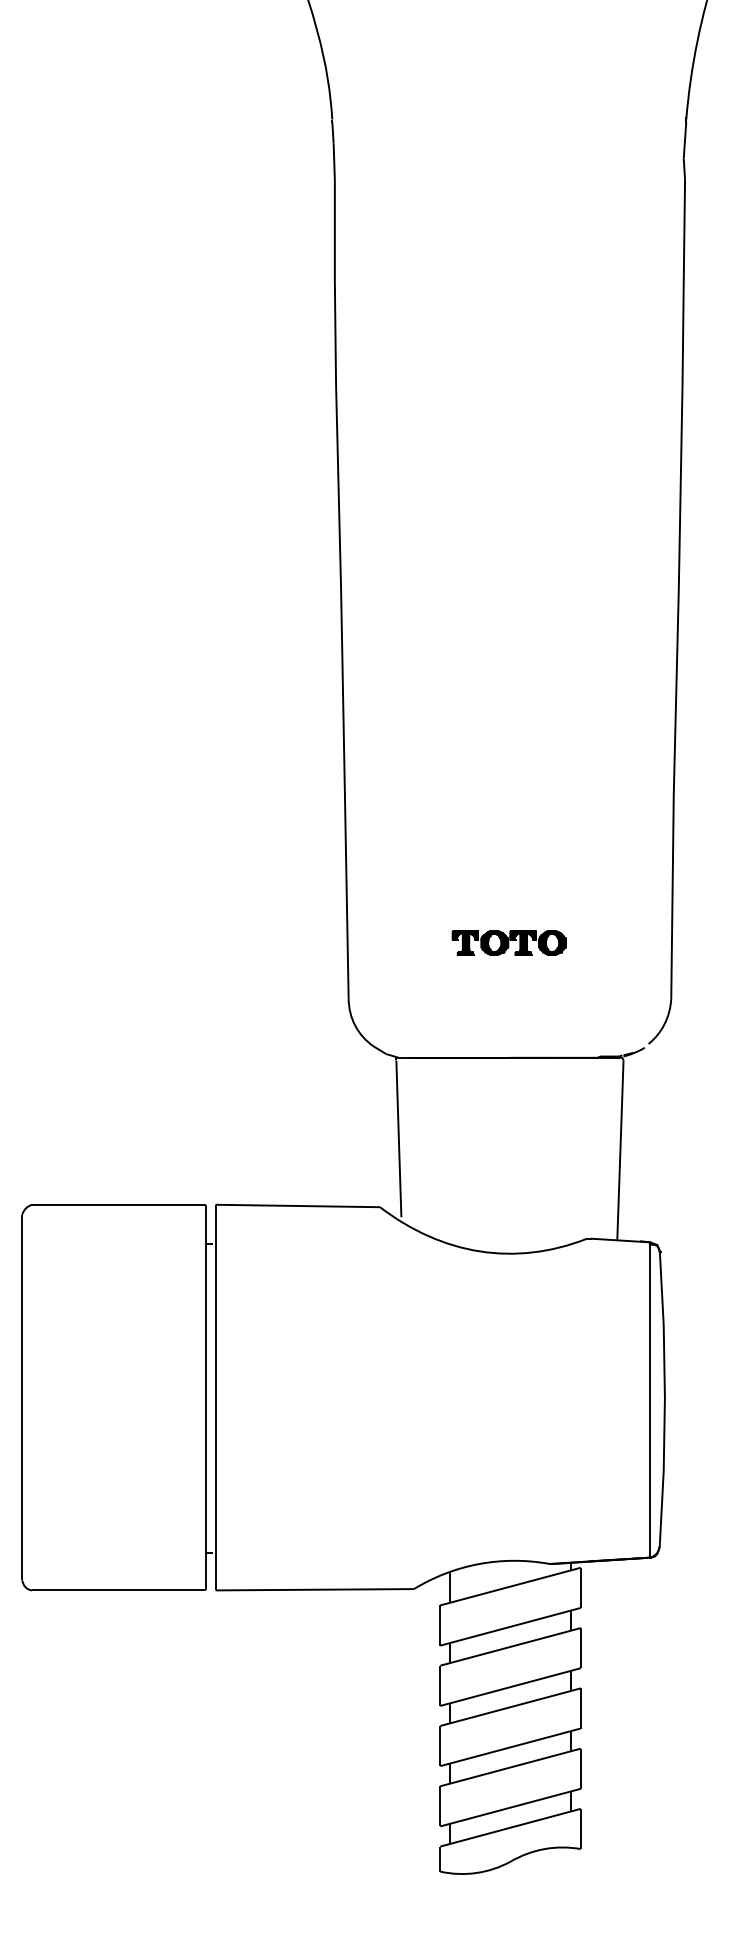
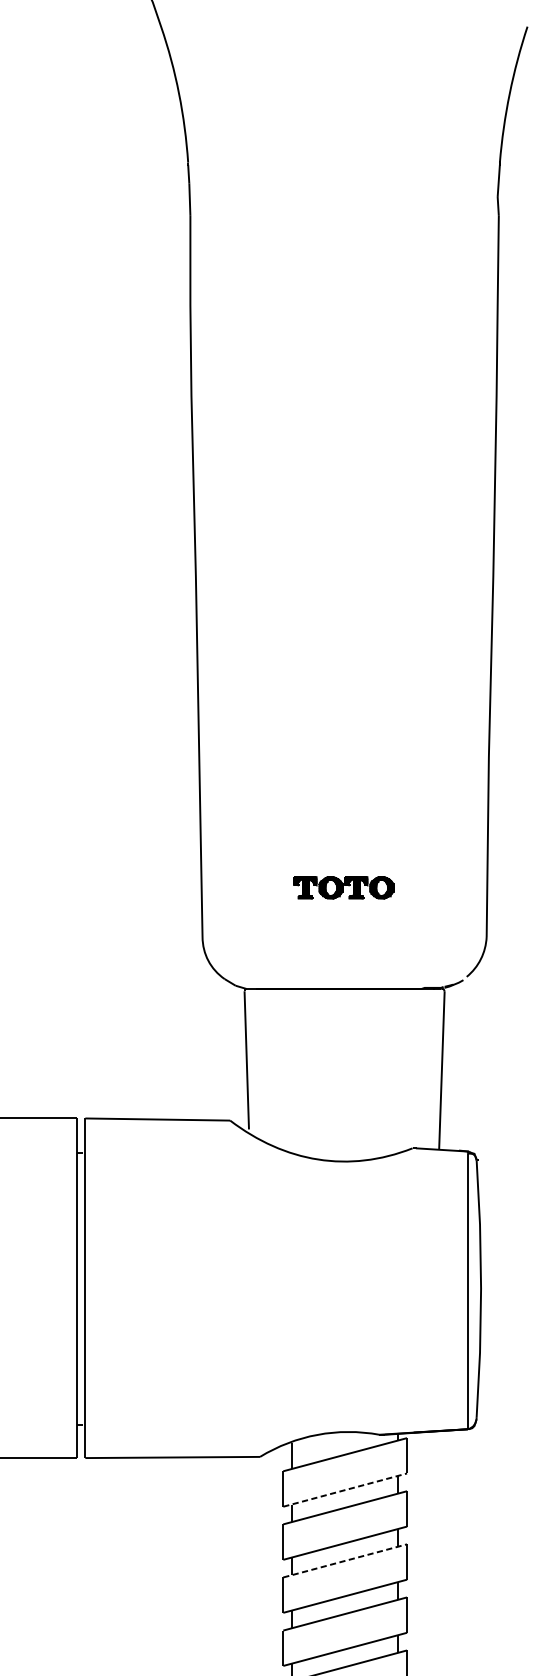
line: (510, 1626) -> (345, 1489), solid -> dashed
line: (510, 1707) -> (345, 1561), solid -> dashed

